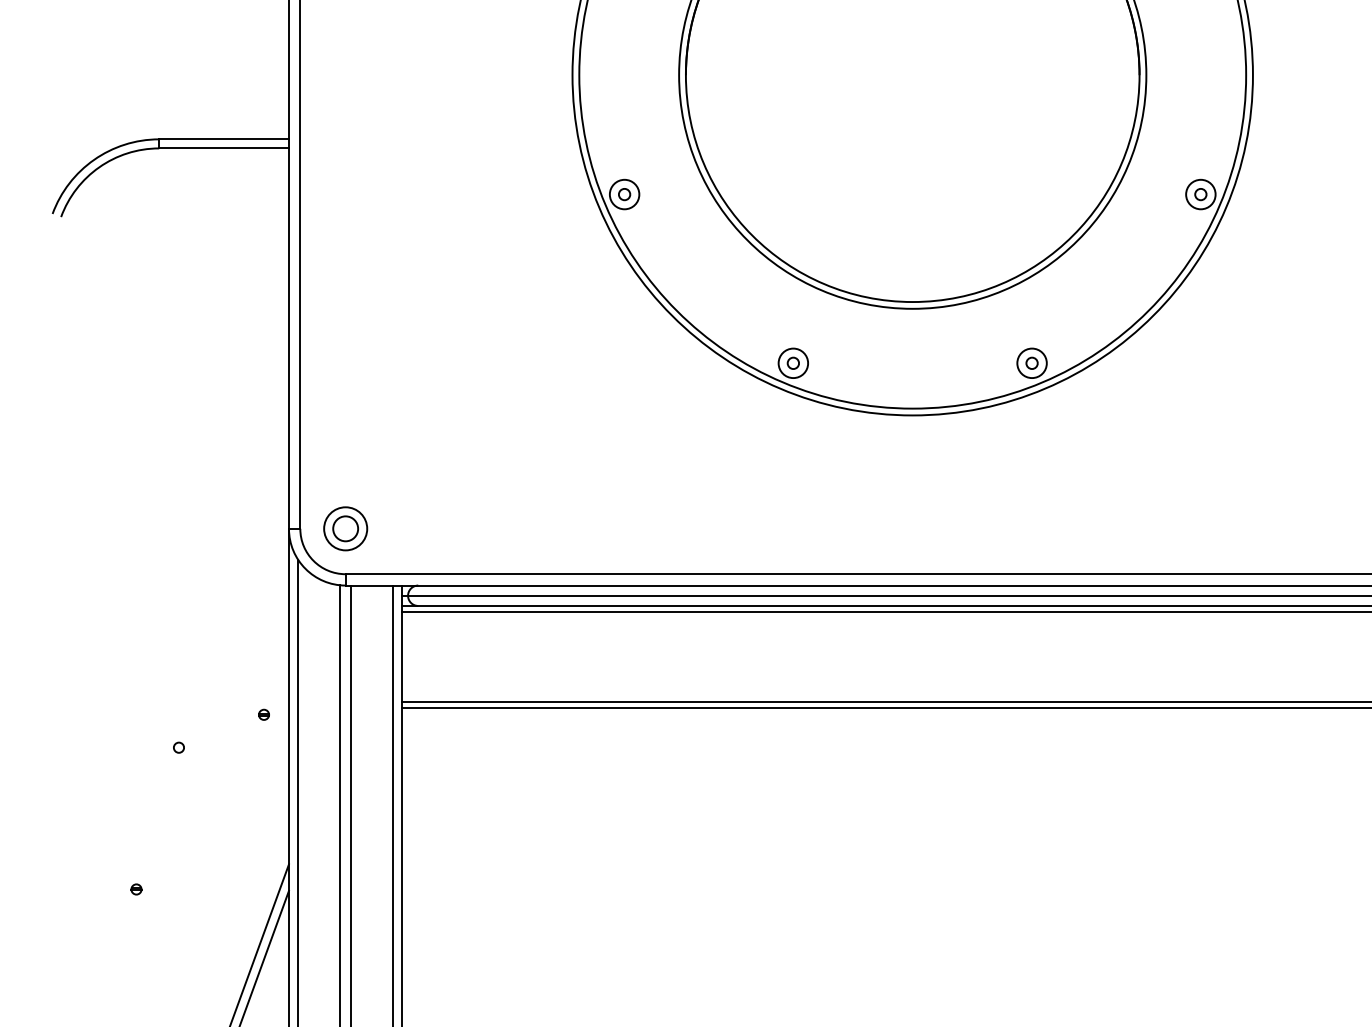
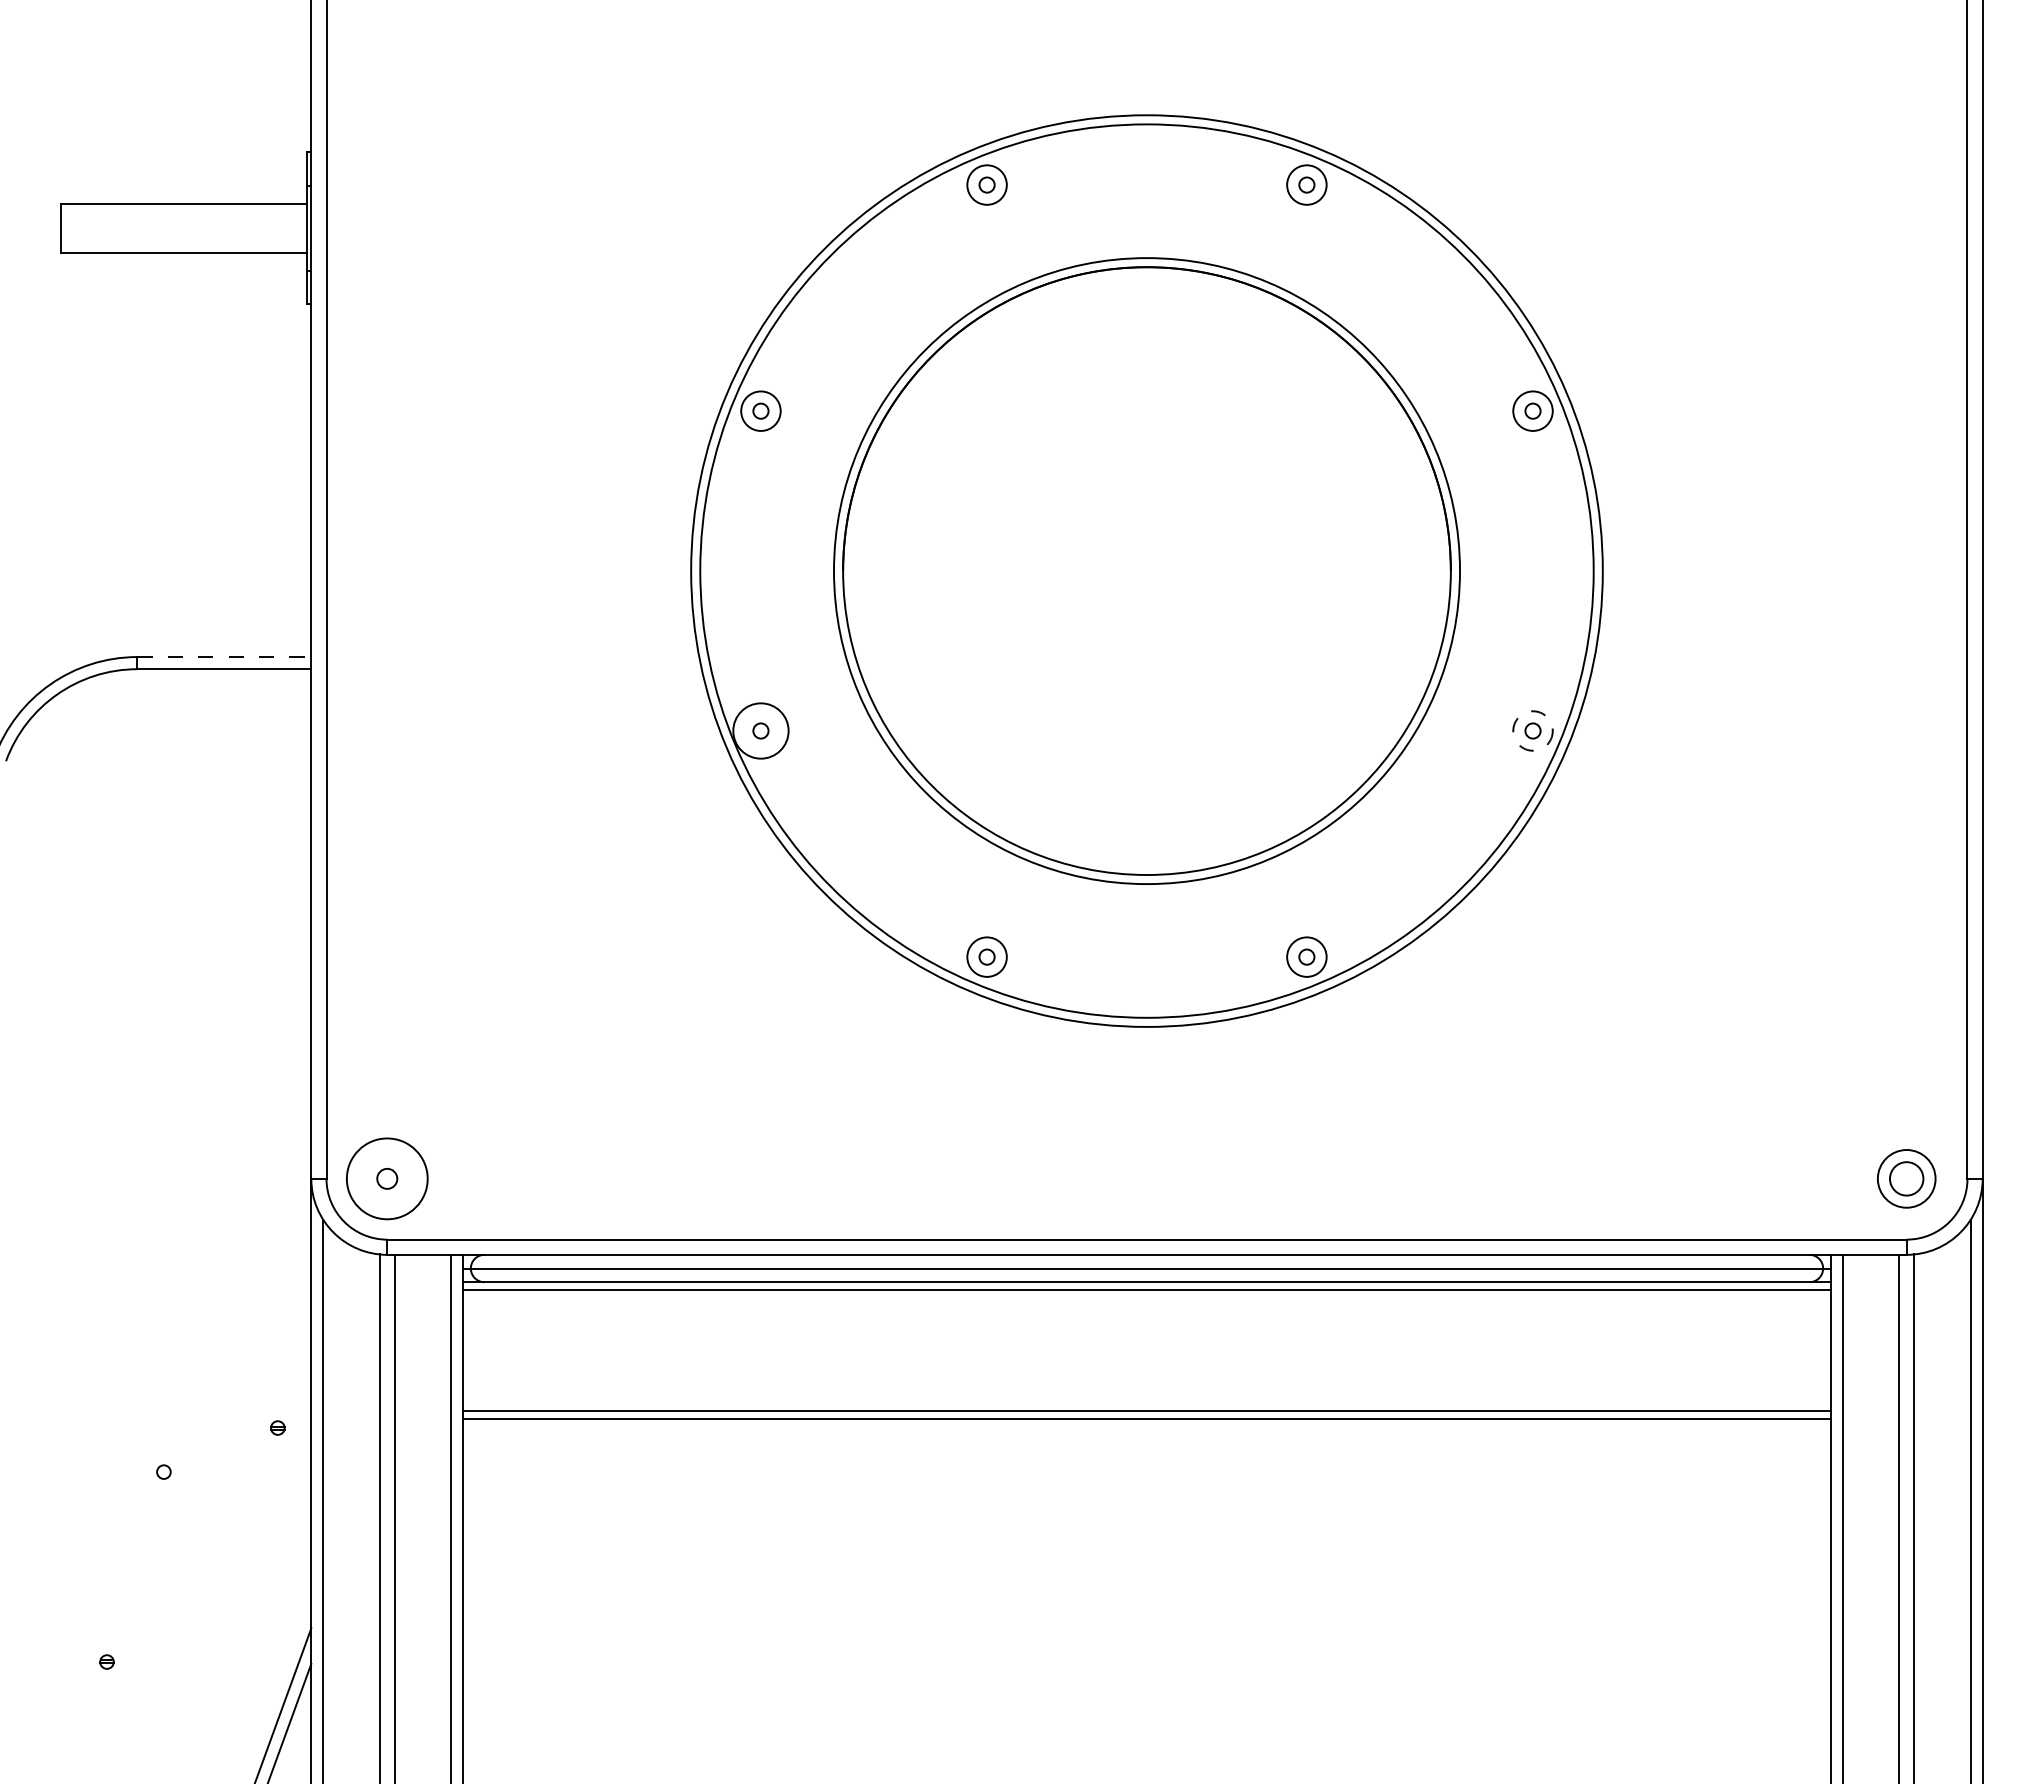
line: (224, 139) -> (224, 657), solid -> dashed
circle: (624, 194) -> (760, 730), size x1.4
circle: (1200, 194) -> (1532, 730), solid -> dashed
circle: (345, 528) -> (387, 1178), size x0.6
circle: (345, 528) -> (387, 1178), size x1.4

